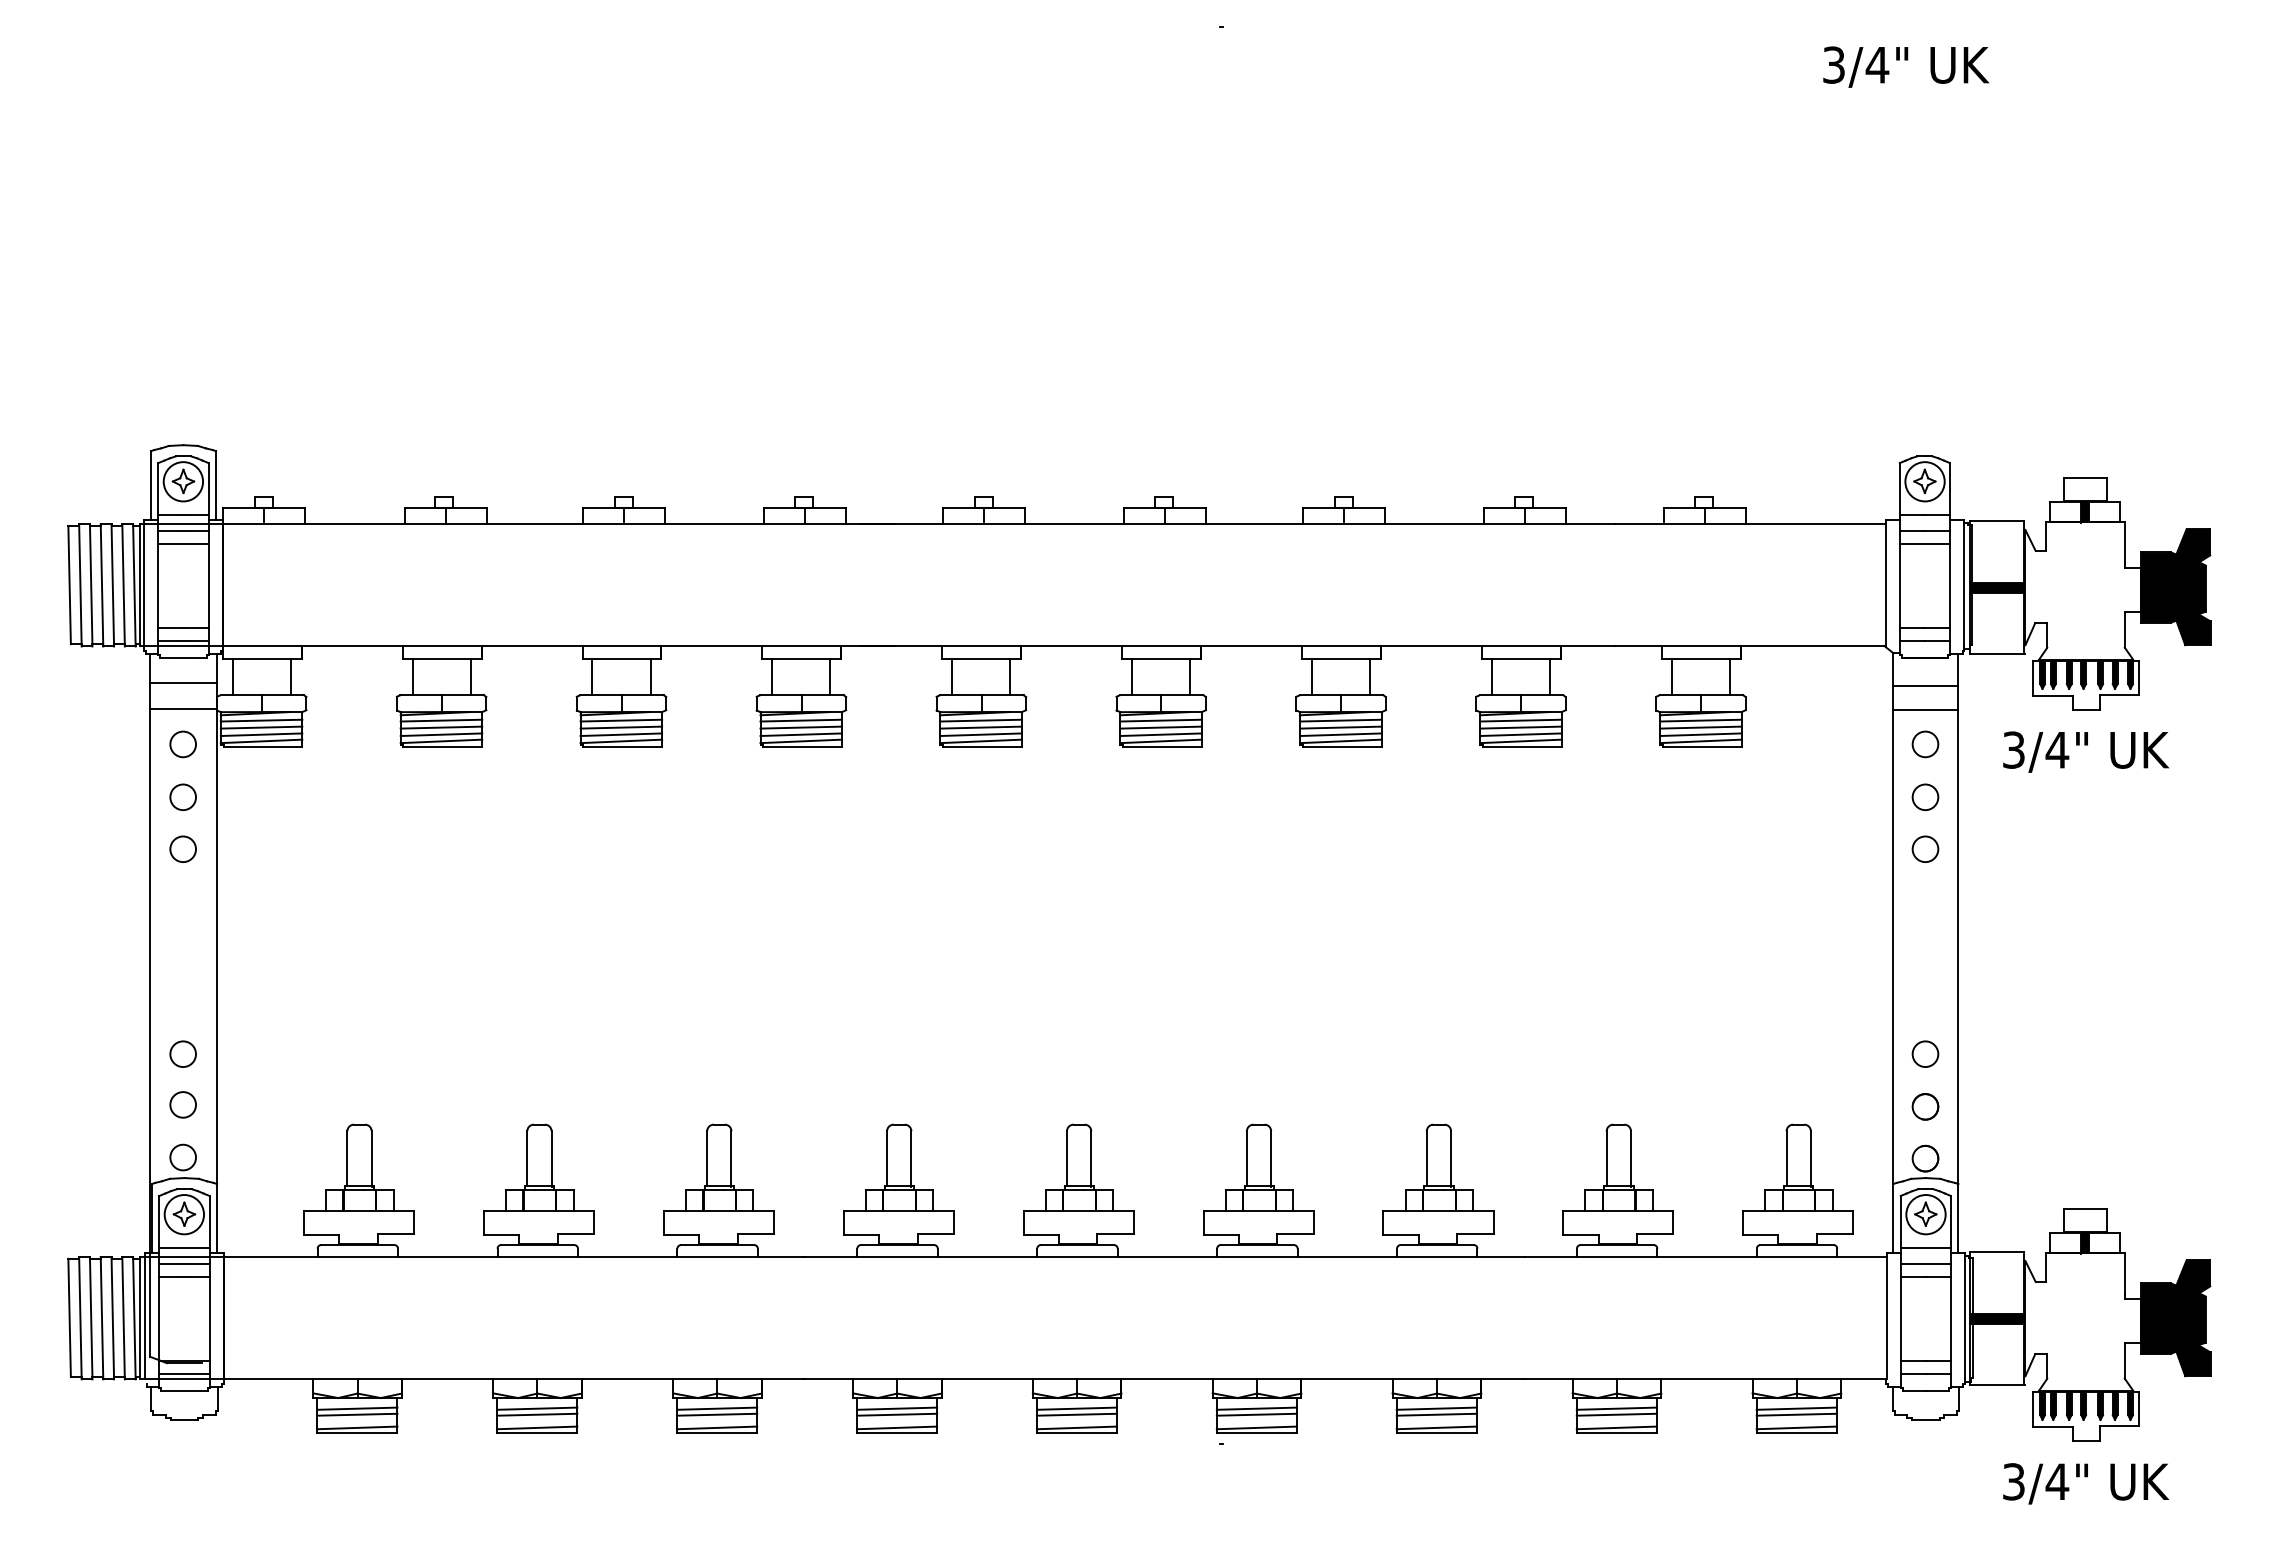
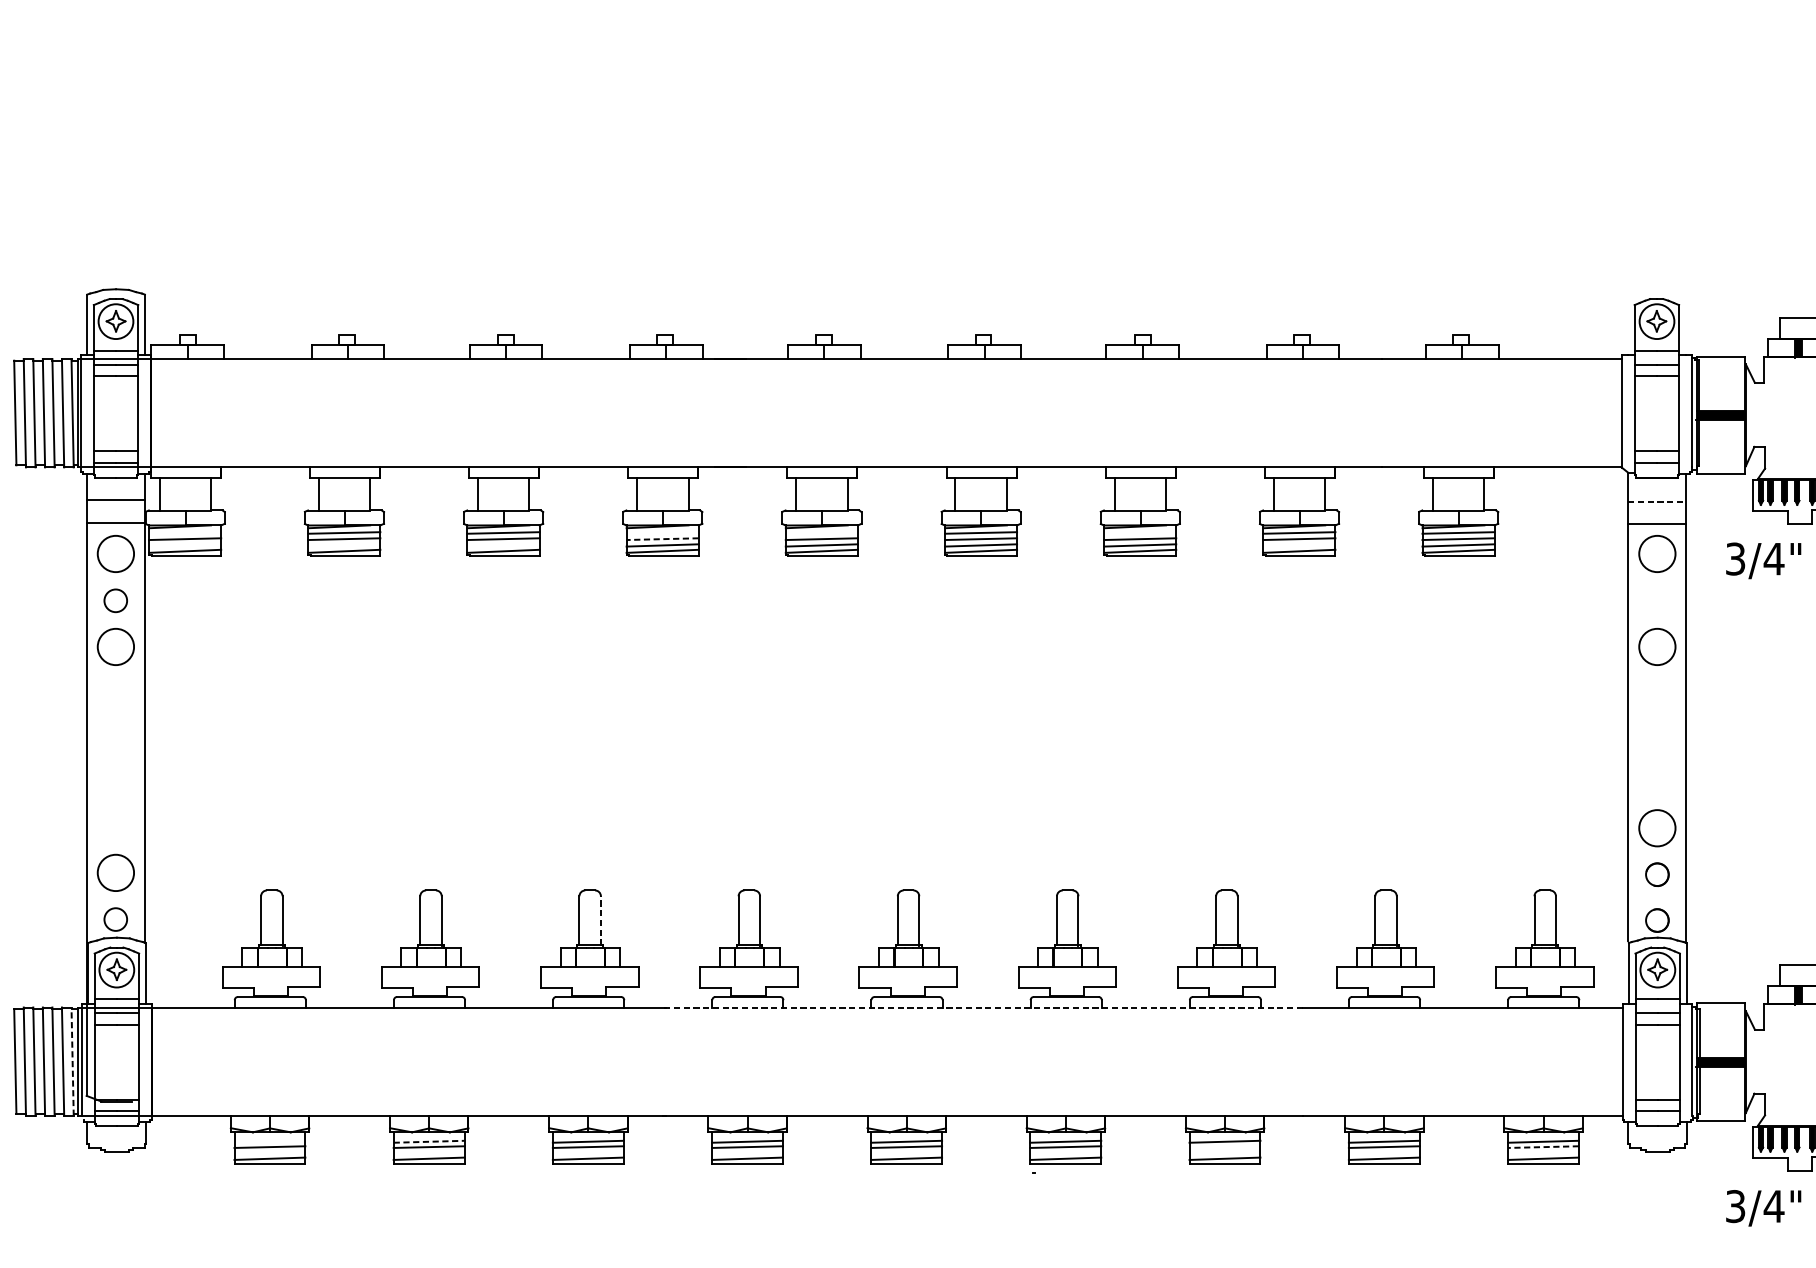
line: (1925, 685) -> (1657, 501), solid -> dashed
line: (261, 720) -> (185, 532), removed
line: (801, 720) -> (662, 532), removed
line: (980, 720) -> (821, 532), removed
line: (1340, 720) -> (1139, 532), removed
line: (801, 727) -> (662, 539), solid -> dashed
line: (261, 734) -> (185, 545), removed
line: (441, 734) -> (344, 545), removed
line: (621, 734) -> (503, 545), removed
line: (1520, 734) -> (1299, 545), removed
circle: (182, 744) -> (115, 554), size x1.6
circle: (1925, 744) -> (1657, 554), size x1.6
circle: (1925, 796) -> (1657, 600), removed
circle: (182, 848) -> (115, 646), size x1.6
circle: (1925, 848) -> (1657, 646), size x1.6
circle: (182, 1053) -> (115, 827), removed
circle: (1925, 1053) -> (1657, 827), size x1.6
circle: (182, 1104) -> (115, 872), size x1.6
line: (731, 1159) -> (600, 921), solid -> dashed
line: (1163, 1256) -> (983, 1007), solid -> dashed
line: (134, 1317) -> (72, 1061), solid -> dashed
line: (357, 1408) -> (270, 1141), removed
line: (537, 1408) -> (429, 1141), solid -> dashed
line: (1436, 1414) -> (1224, 1146), removed
line: (1796, 1414) -> (1543, 1146), solid -> dashed

